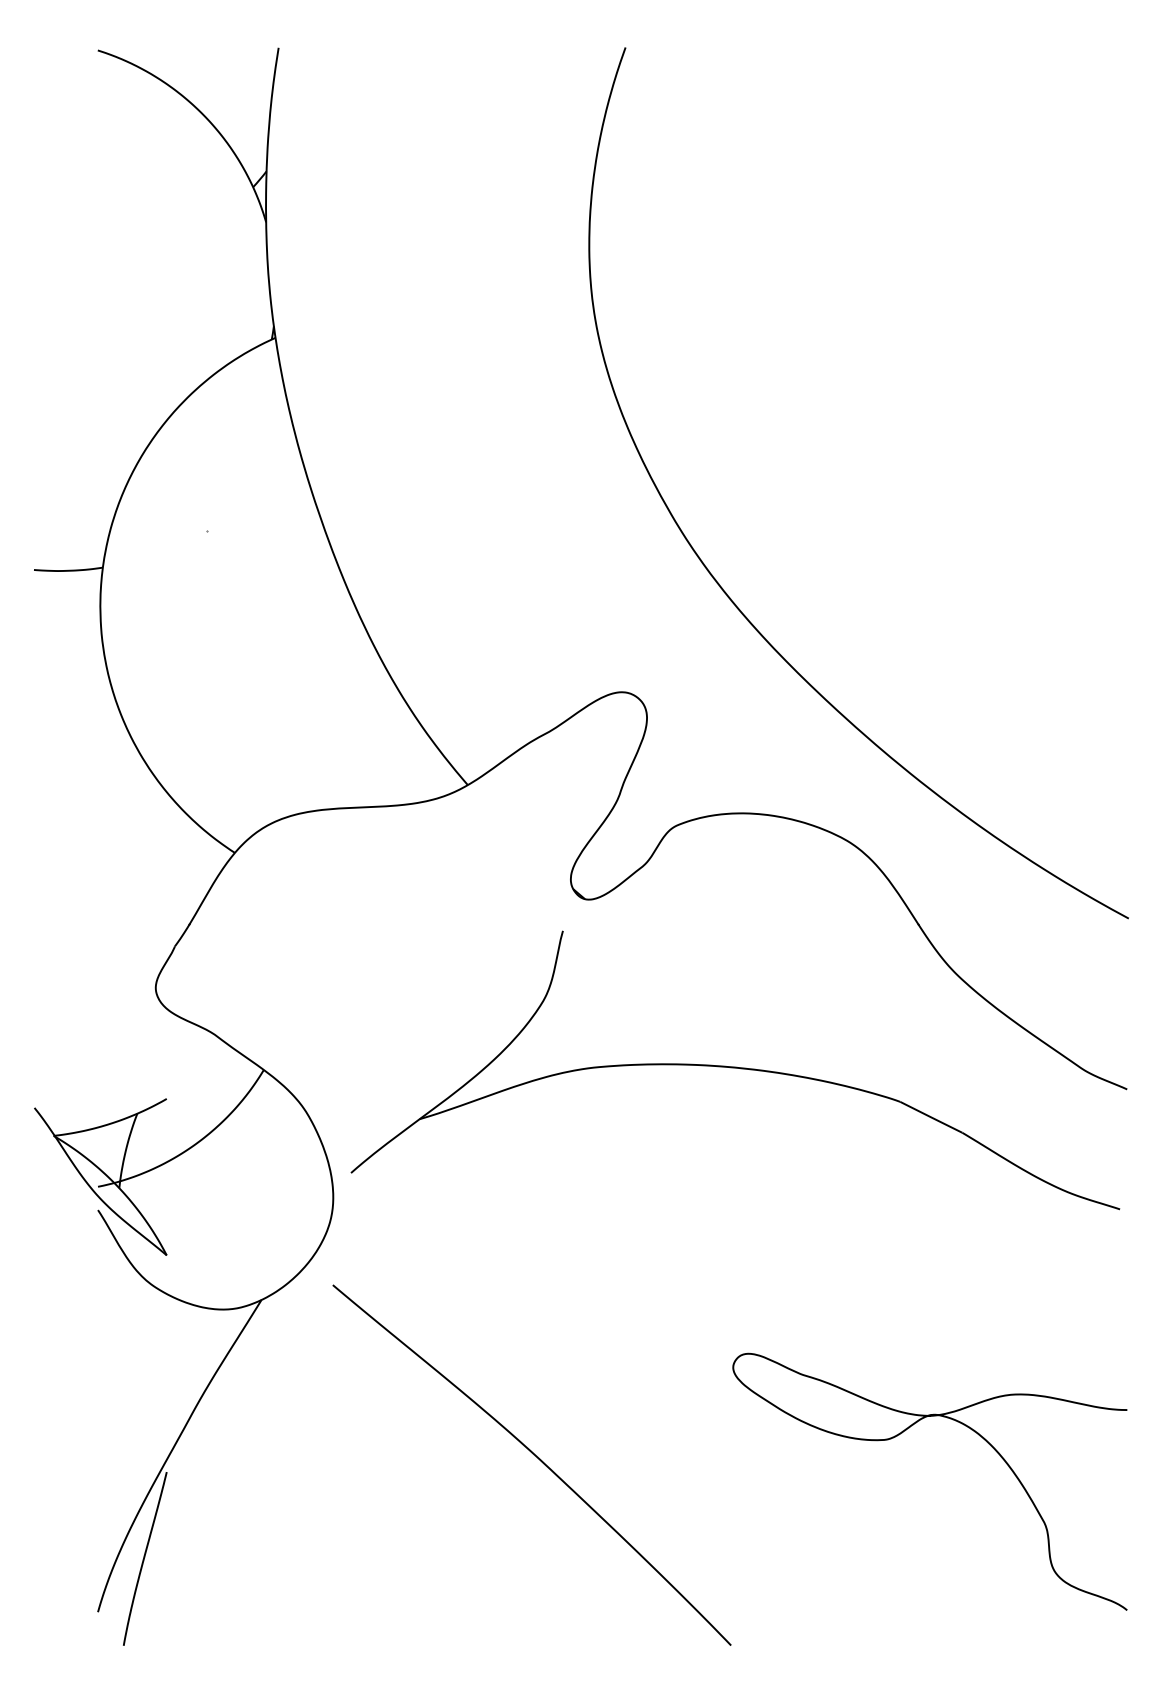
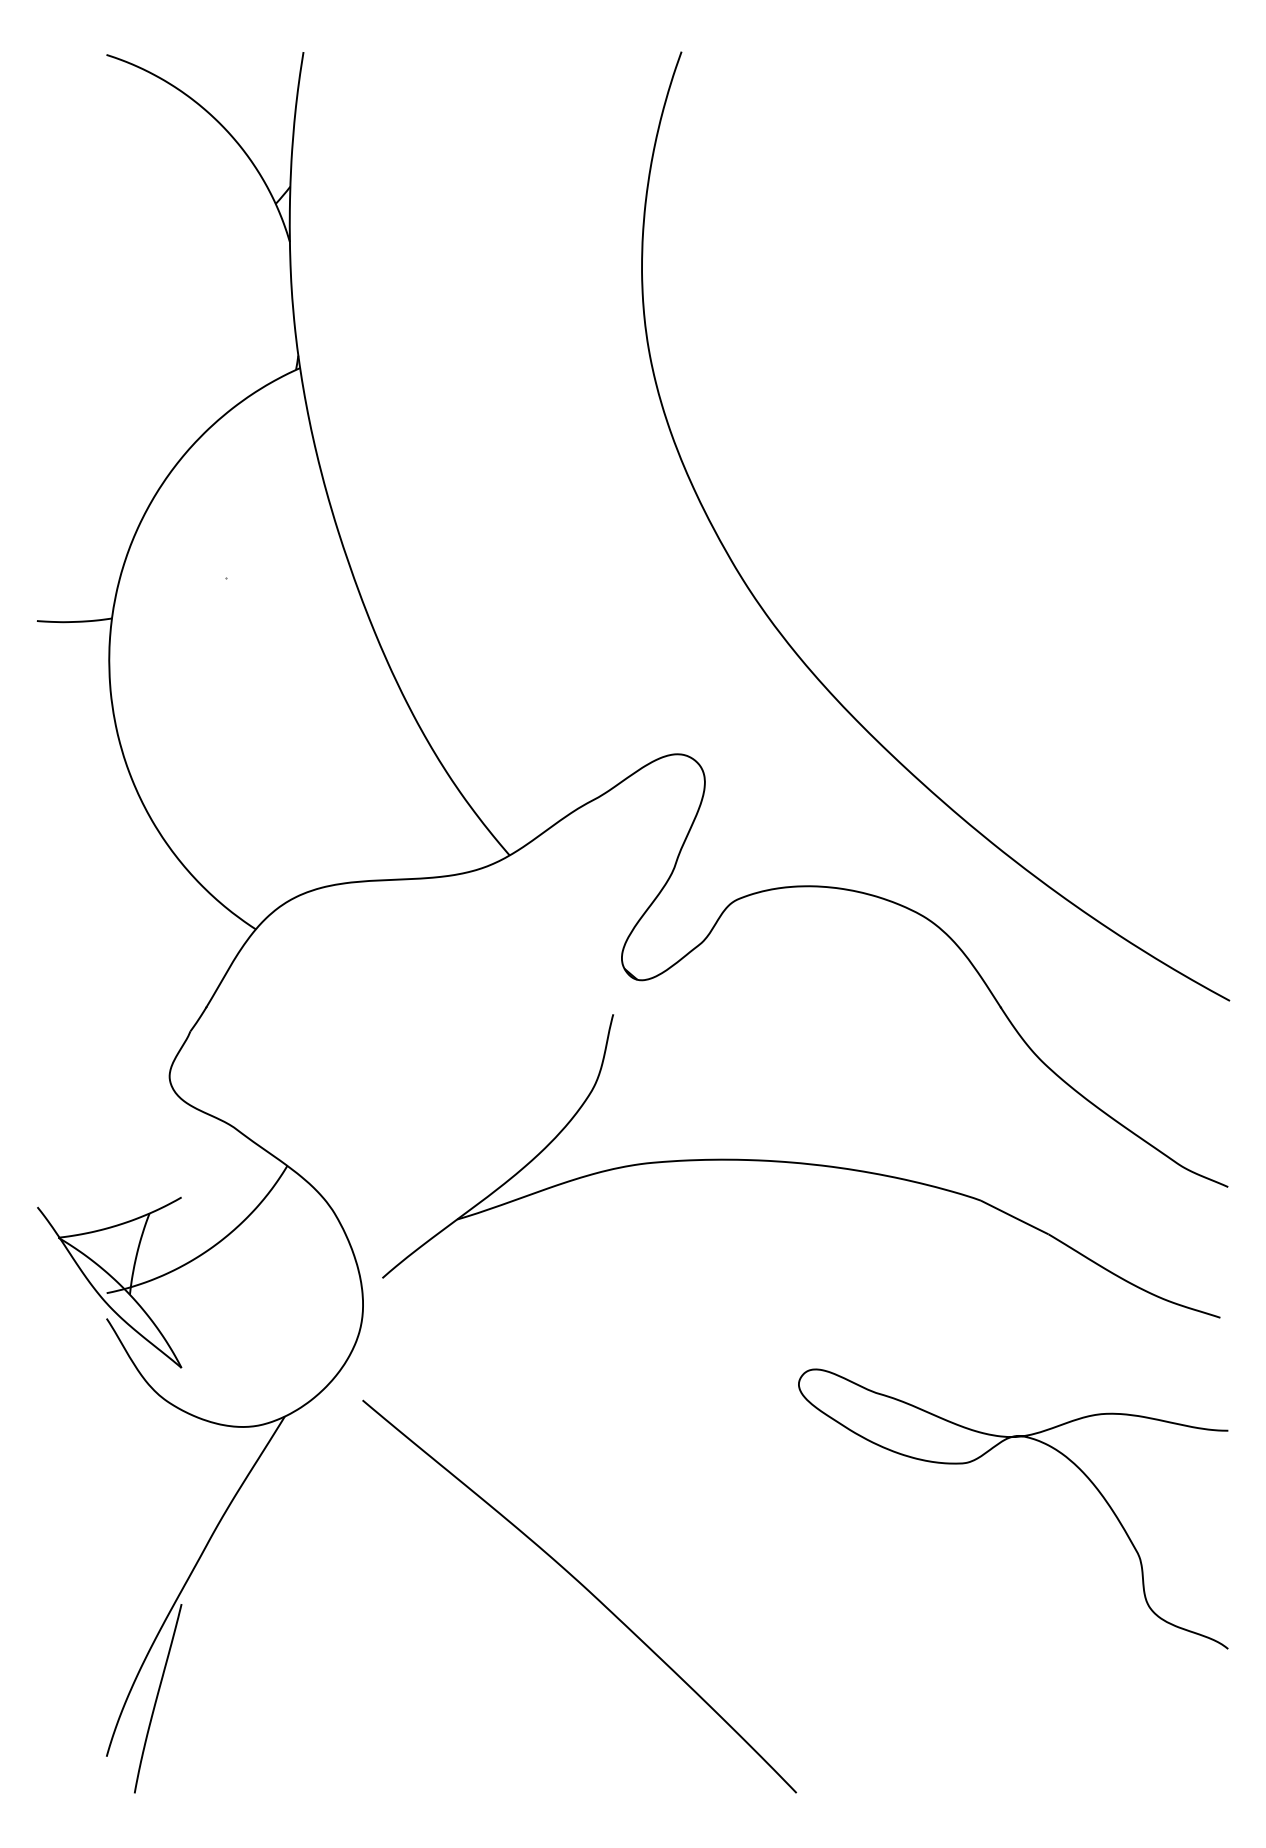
curve: (899, 1435) -> (980, 1458), moved

